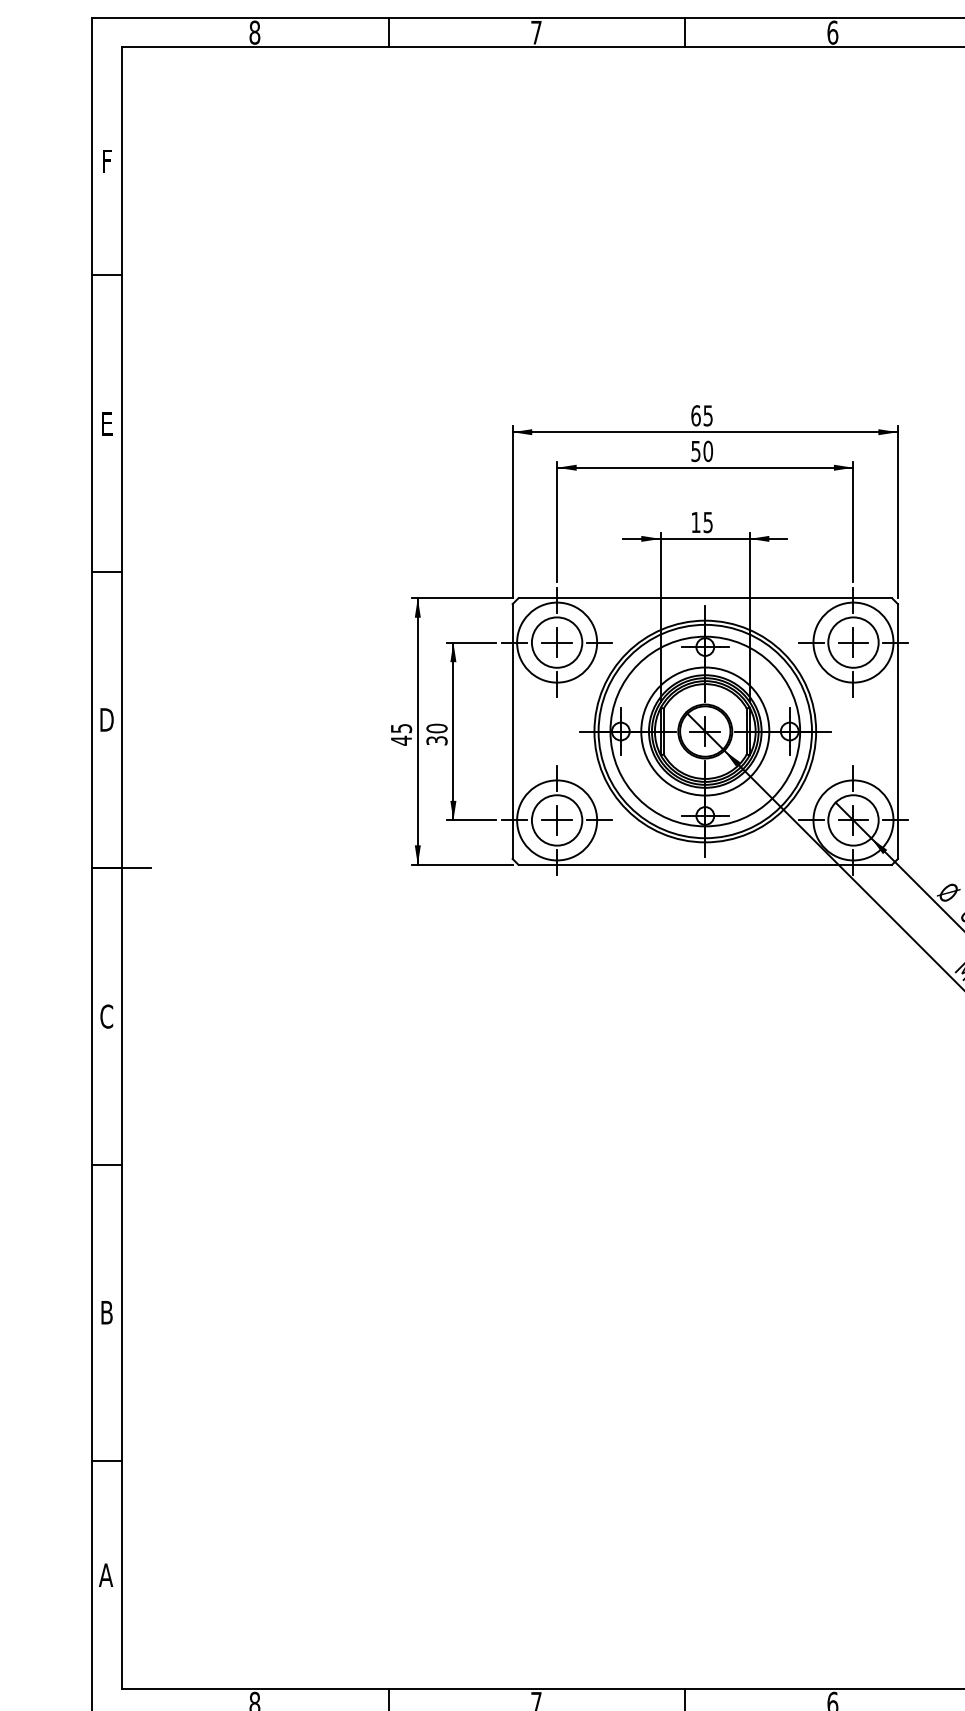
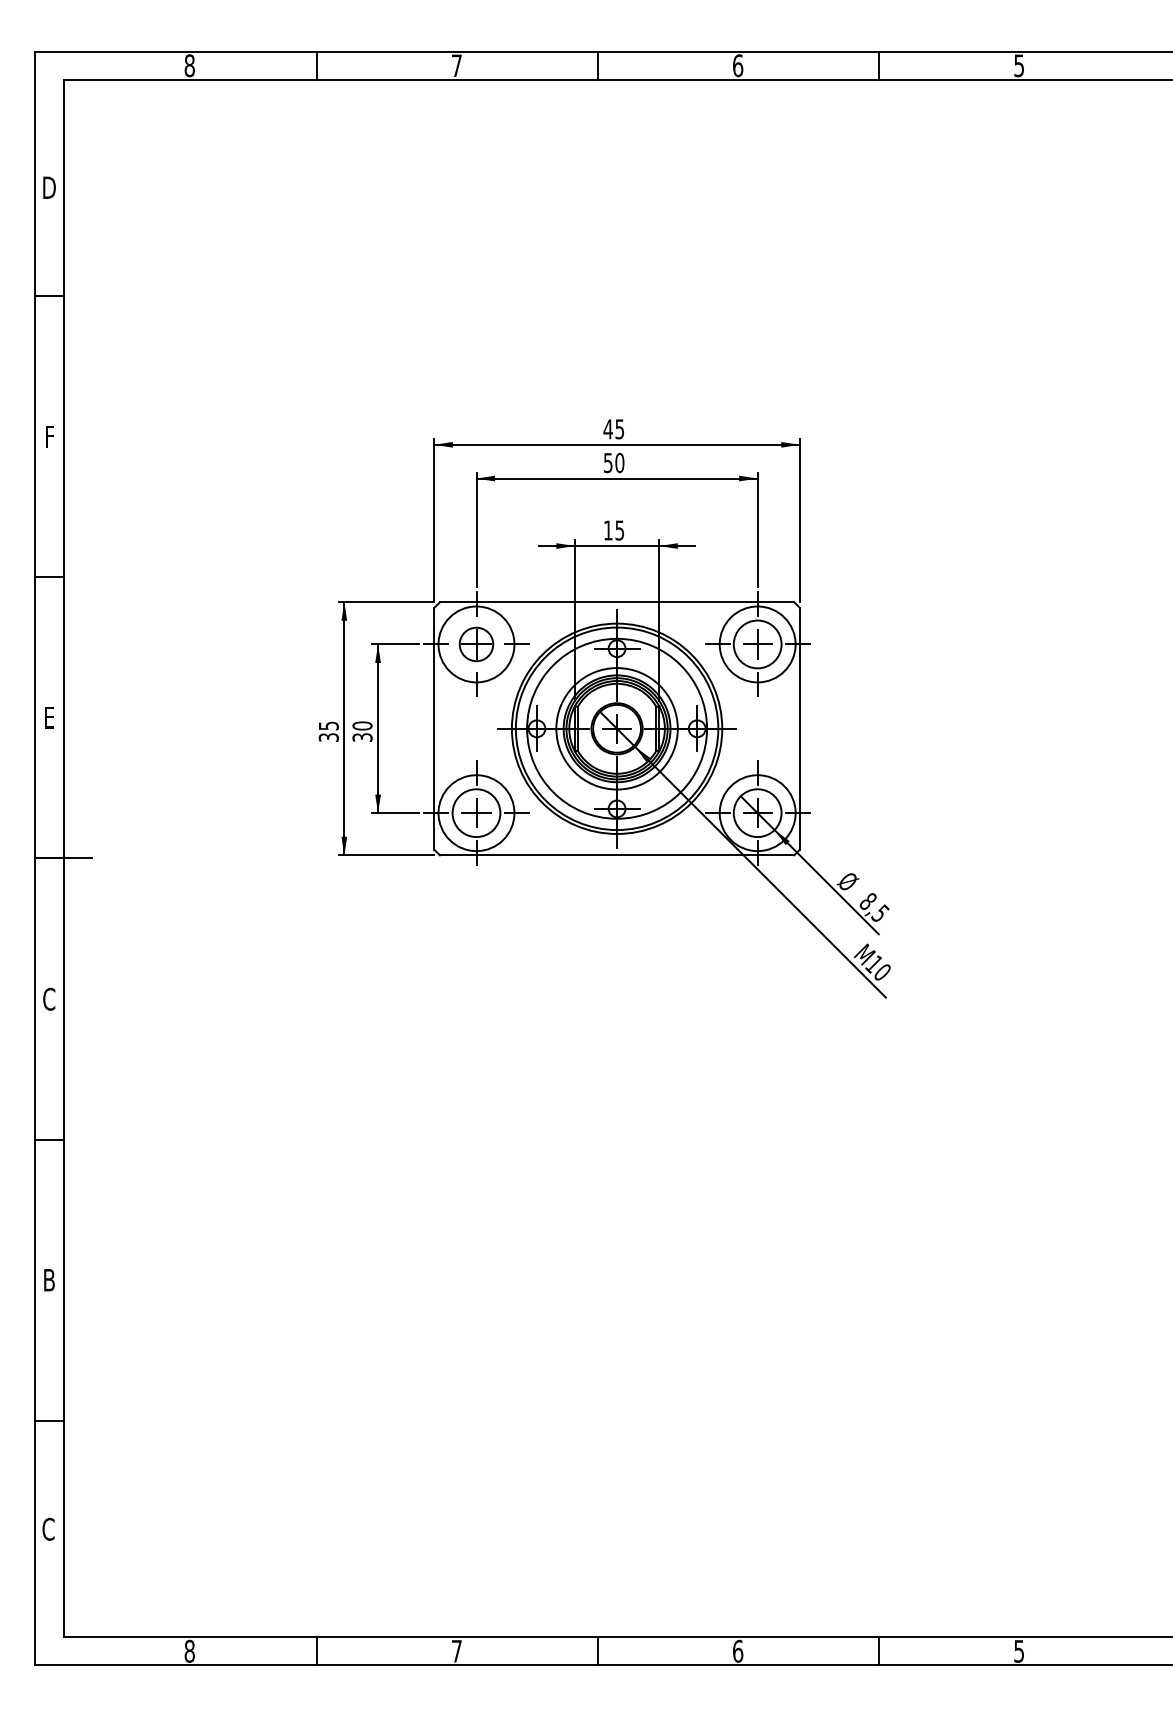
text: (107, 160) -> (49, 187), F -> D
text: (696, 416) -> (608, 429), 65 -> 45
text: (107, 423) -> (49, 436), E -> F
circle: (557, 642) -> (476, 644), size x0.7
text: (107, 719) -> (49, 717), D -> E
text: (401, 740) -> (328, 737), 45 -> 35
text: (106, 1574) -> (48, 1528), A -> C

